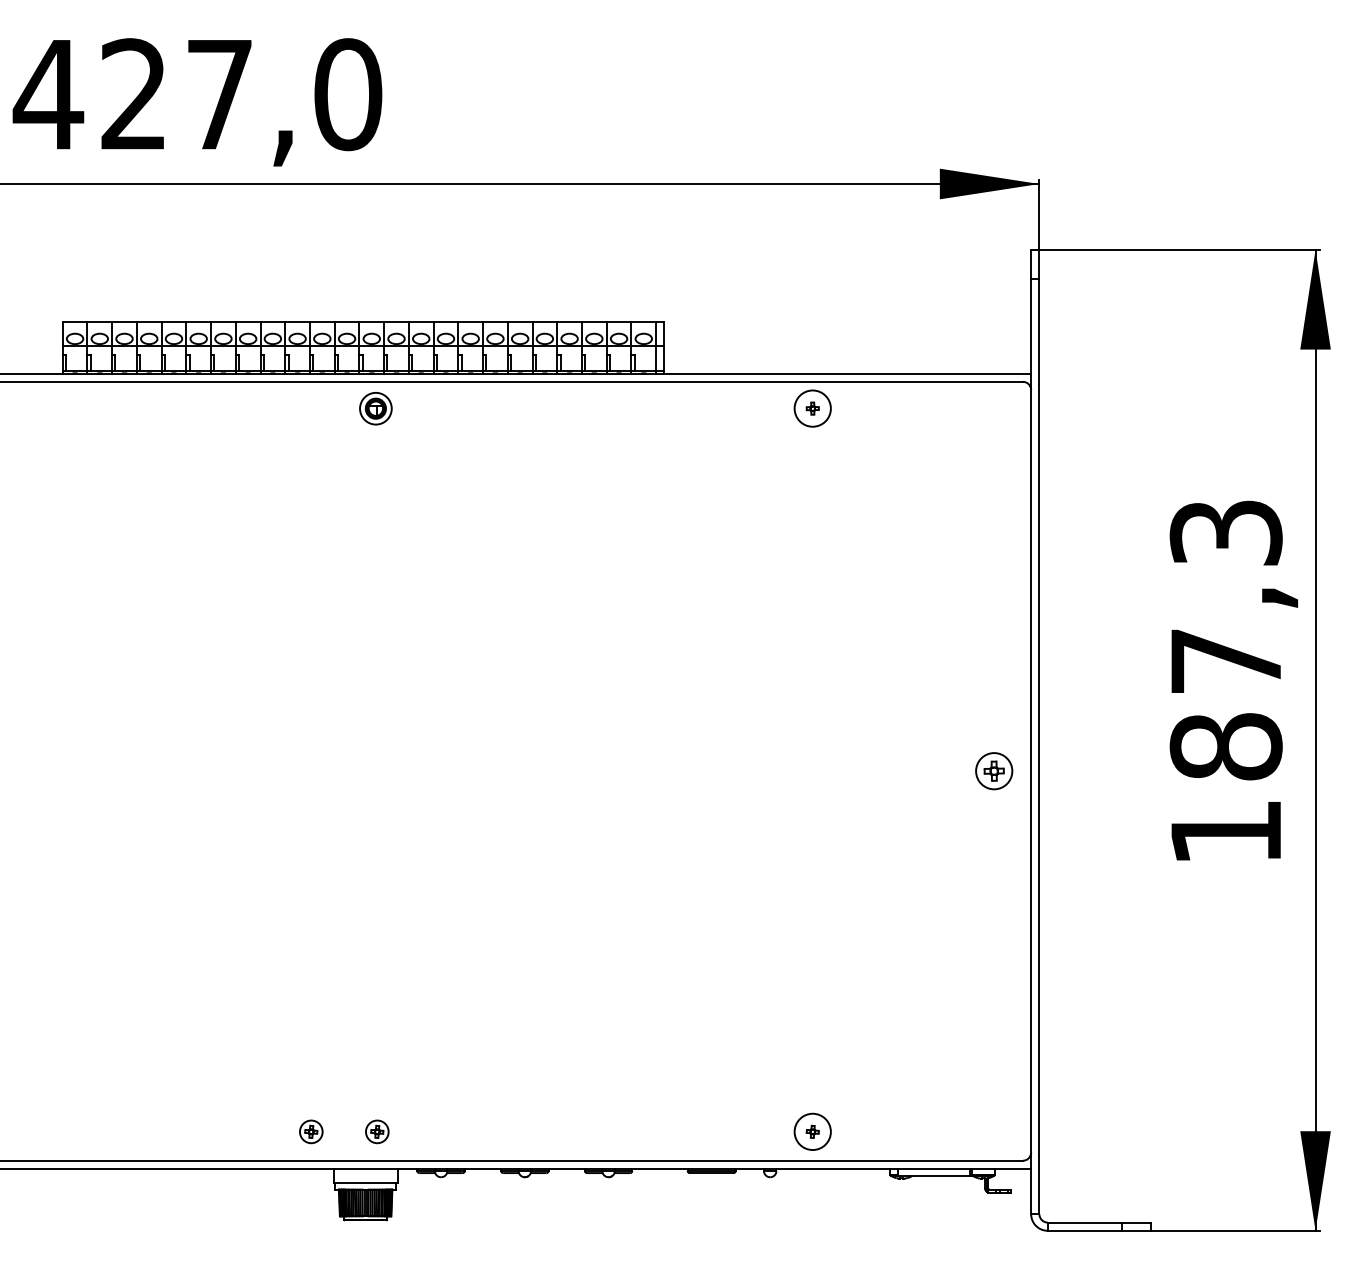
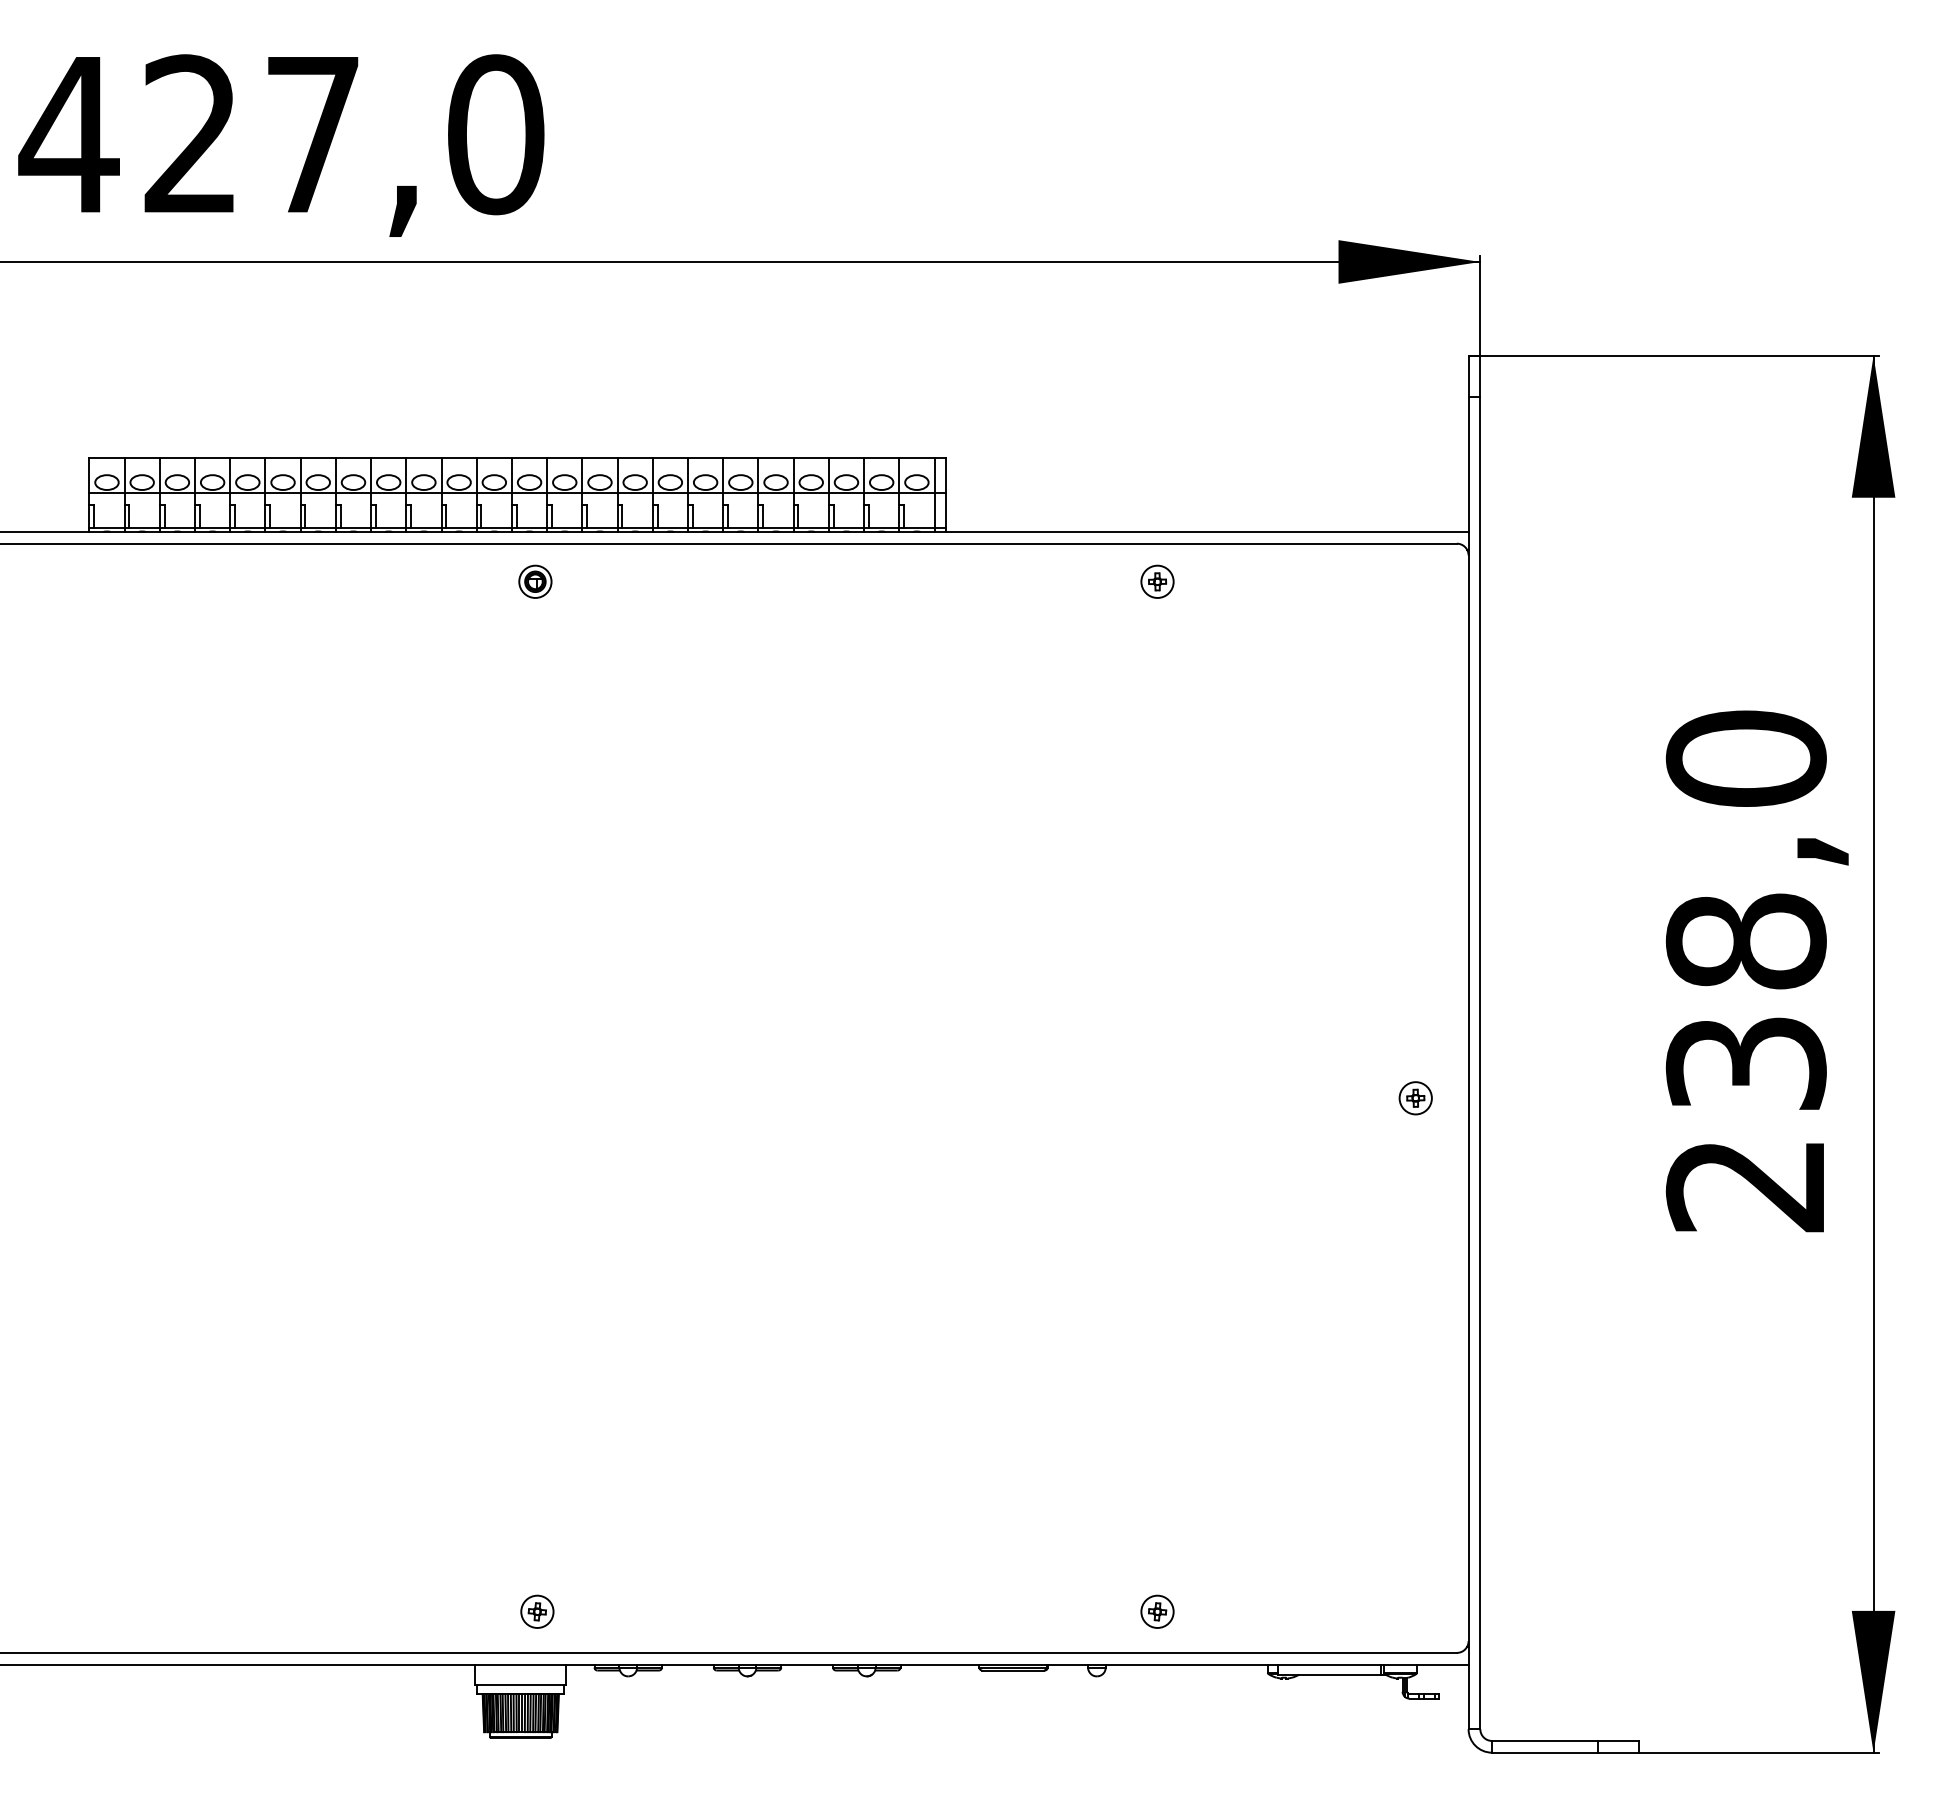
part: (375, 408) -> (535, 581), size x0.71
circle: (812, 408) -> (1157, 581), size x0.62
text: (1225, 682) -> (1745, 971), 187,3 -> 238,0
part: (993, 771) -> (1415, 1098), size x0.62
part: (311, 1131) -> (443, 1611), removed
circle: (812, 1131) -> (1157, 1611), size x0.62

